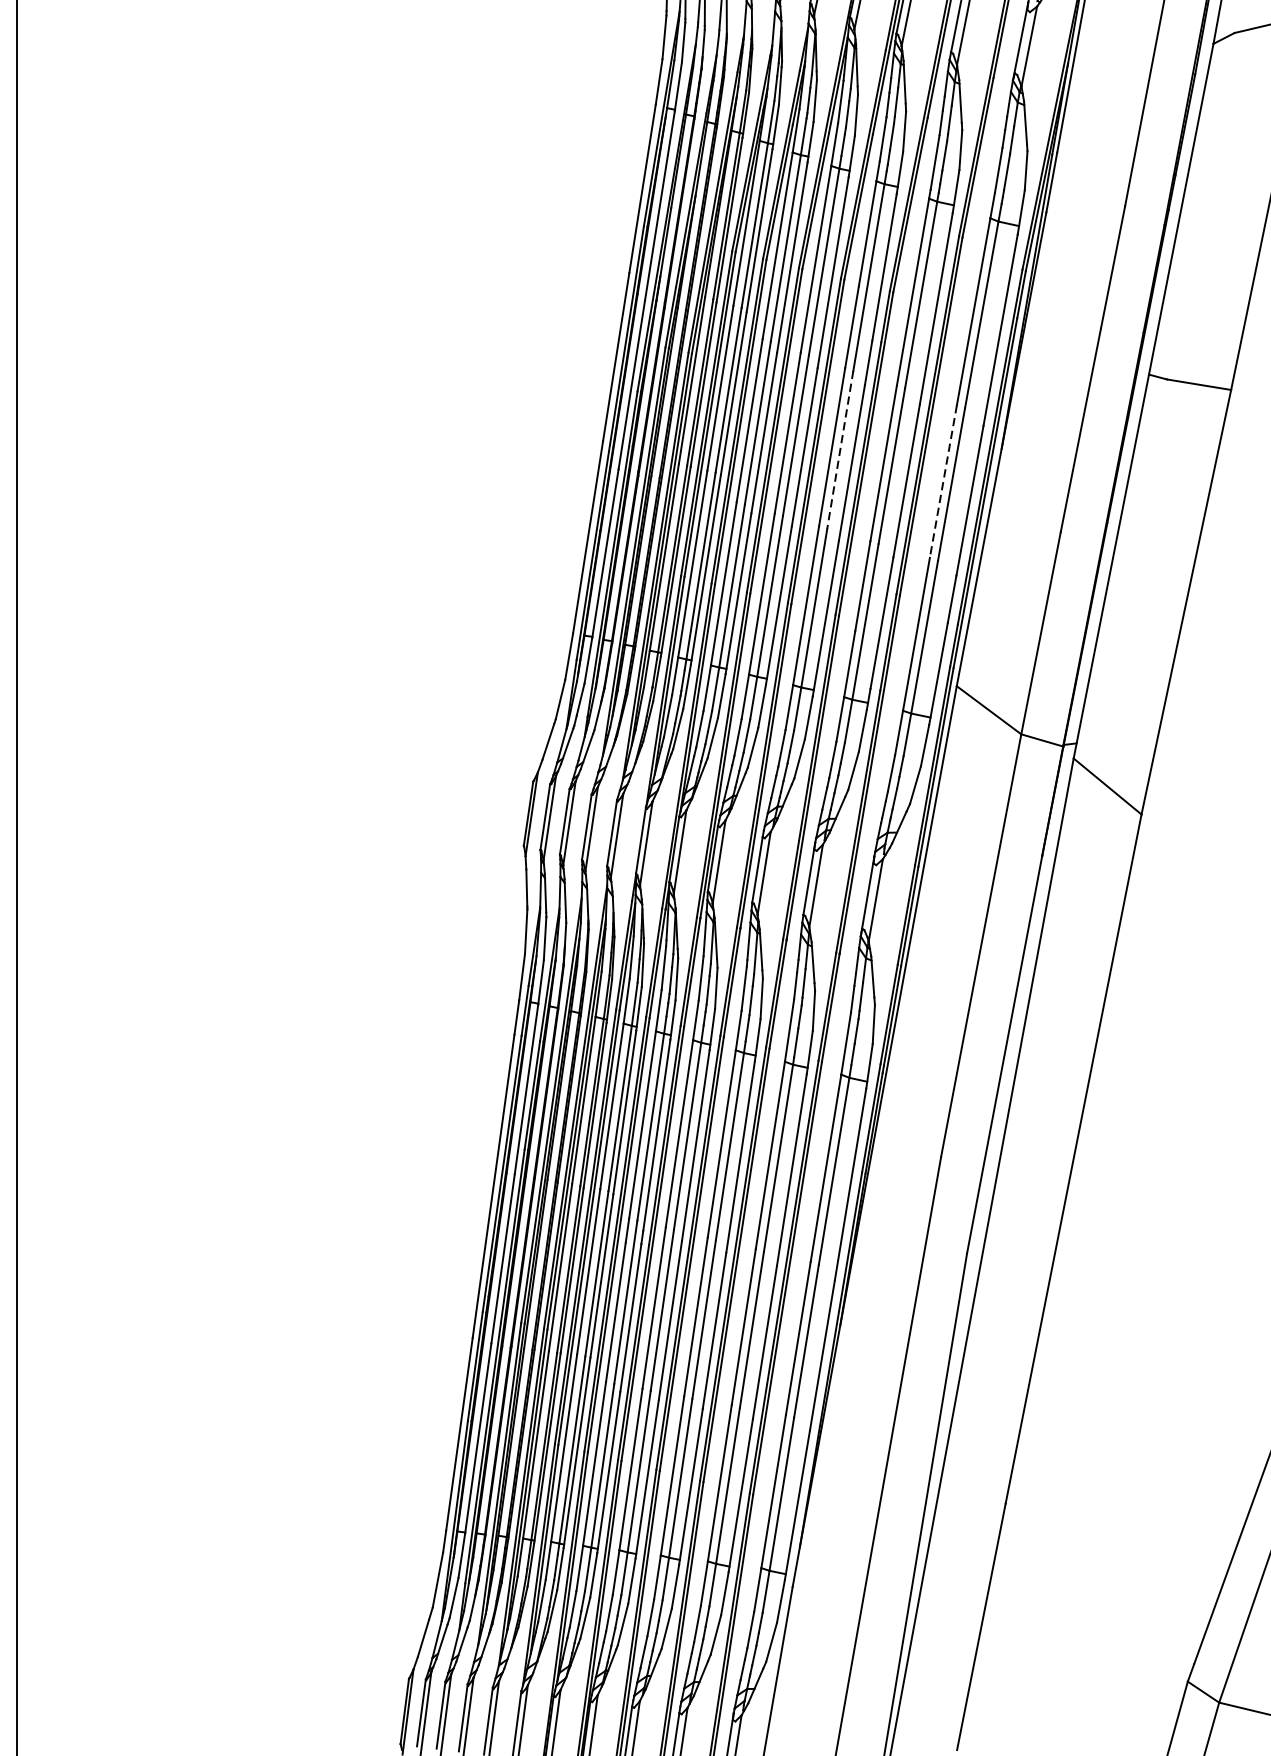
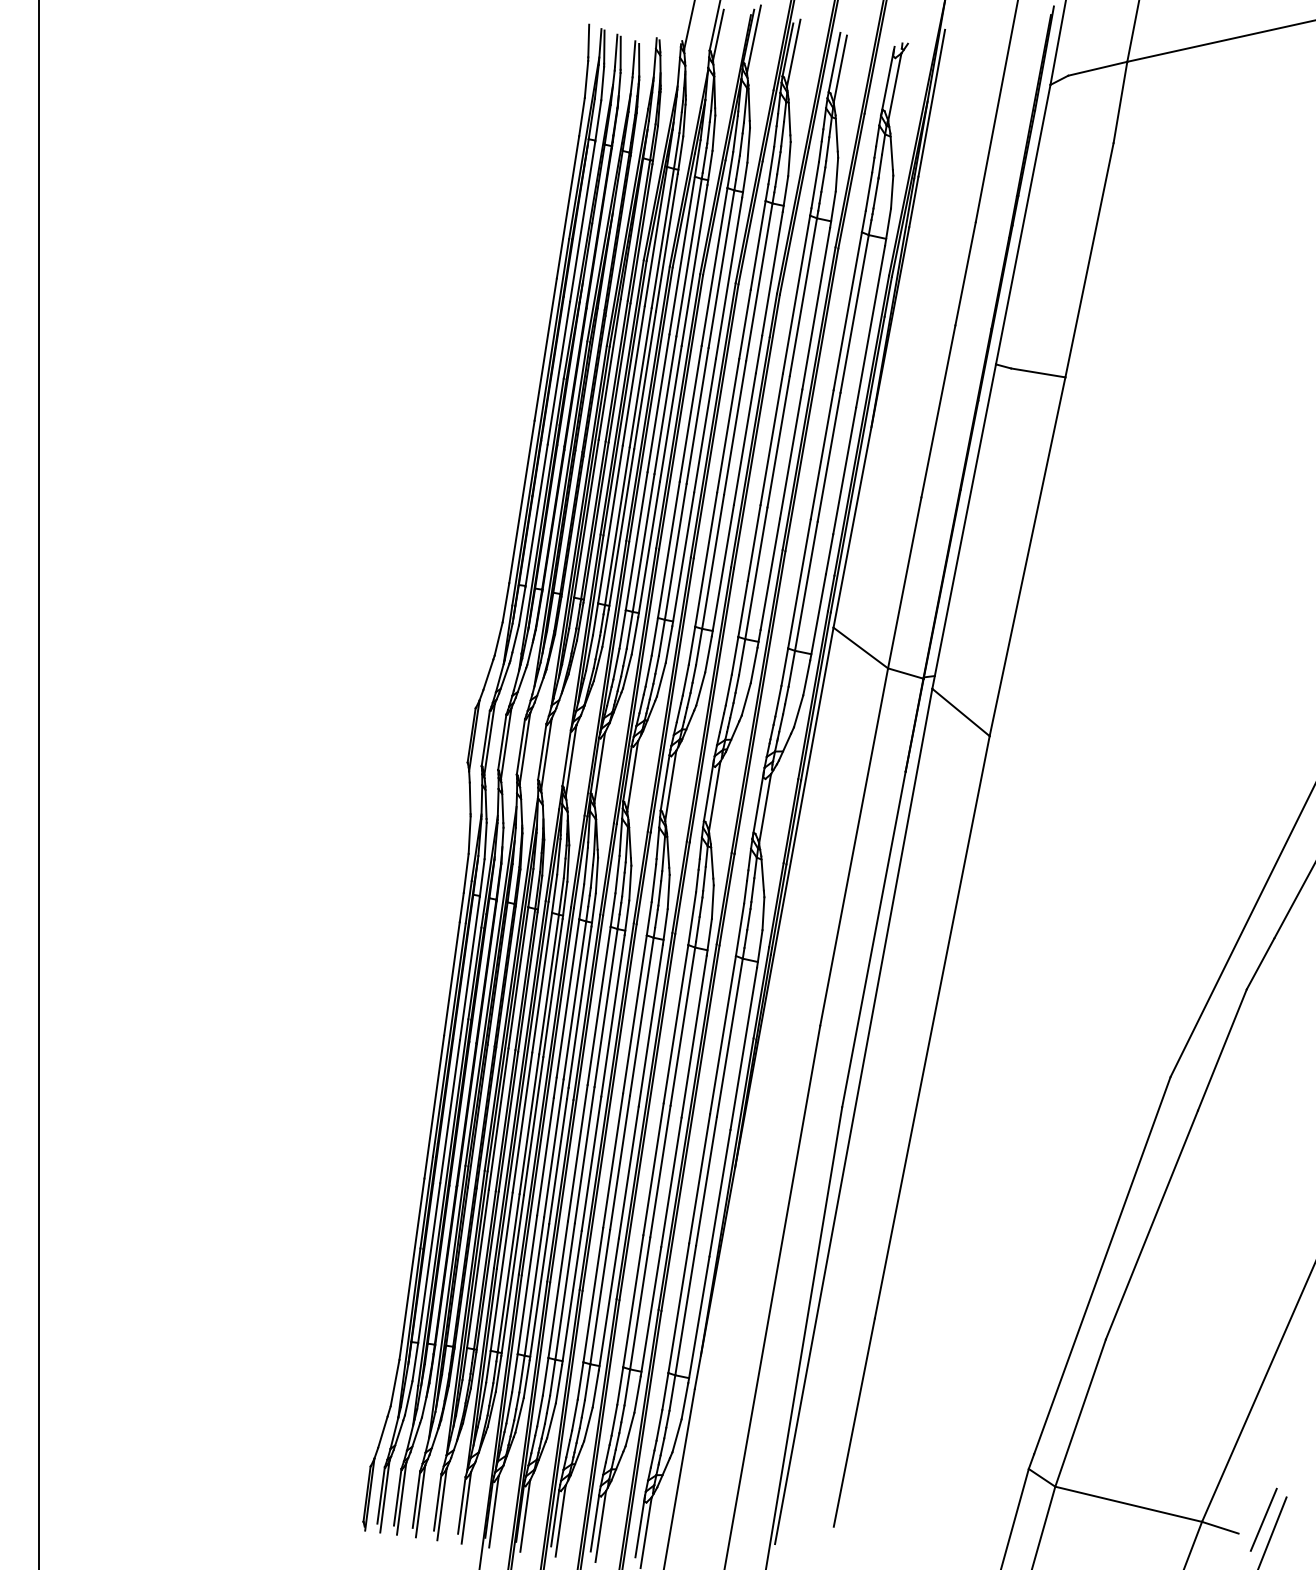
line: (840, 450) -> (735, 428), dashed -> solid
line: (943, 481) -> (822, 454), dashed -> solid

